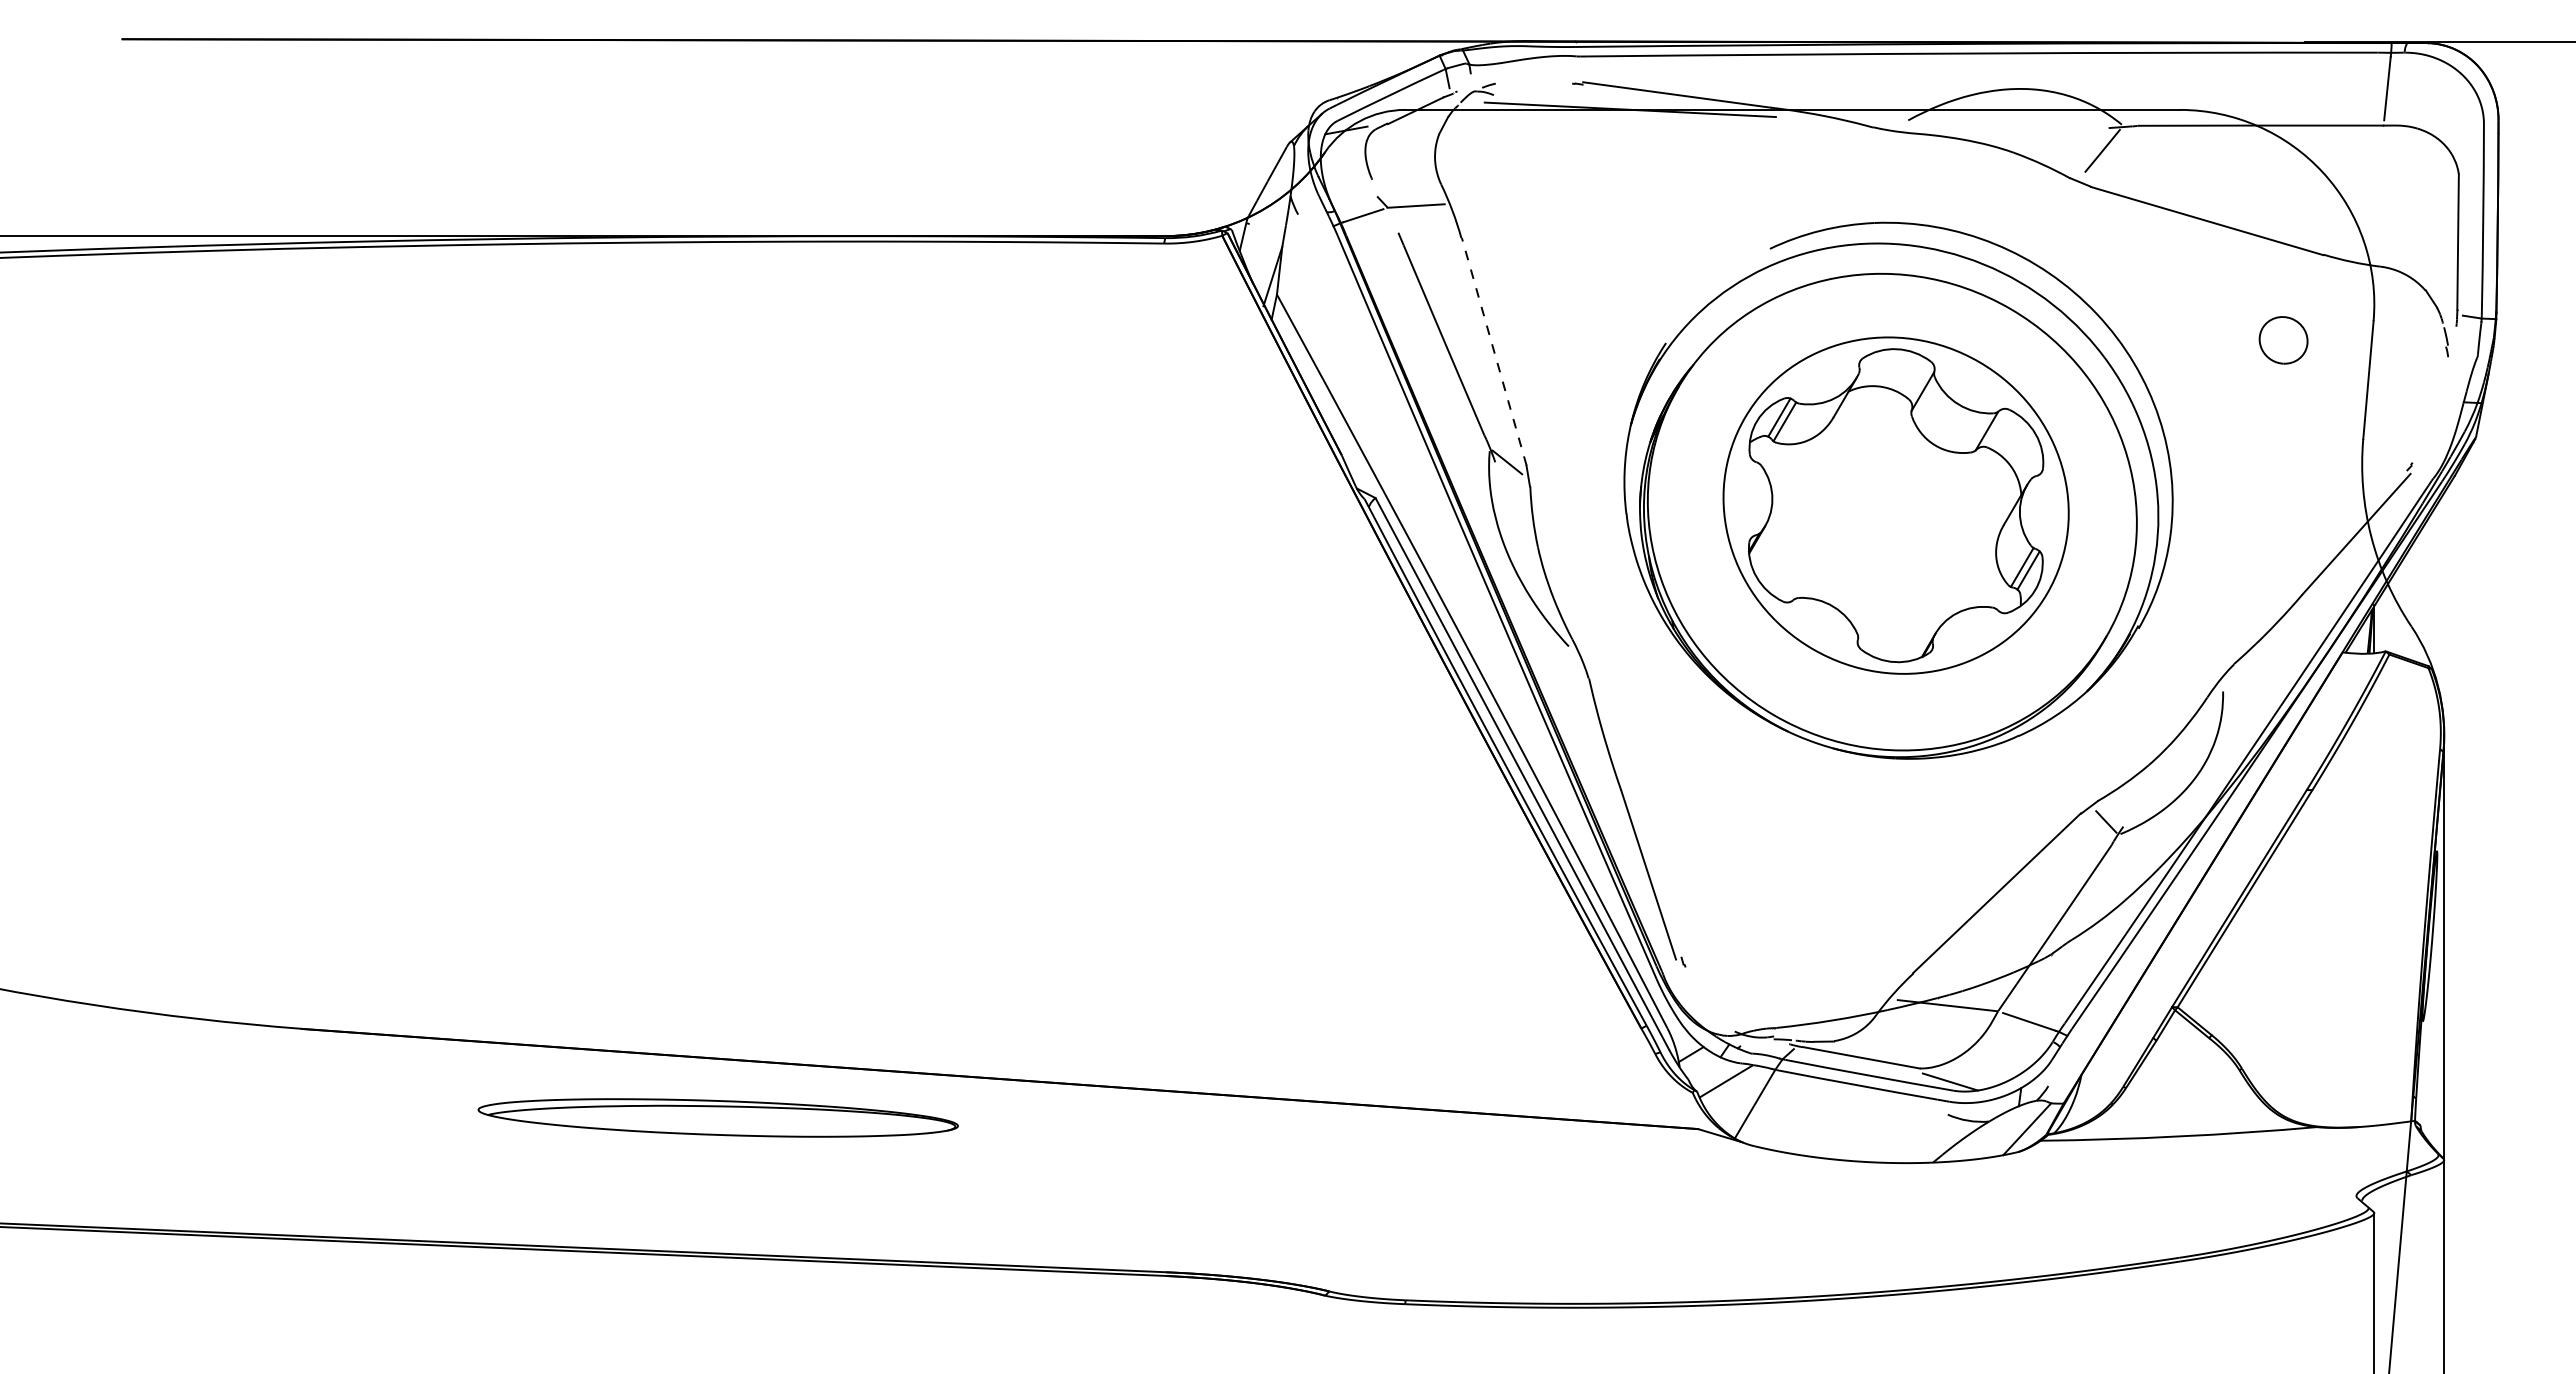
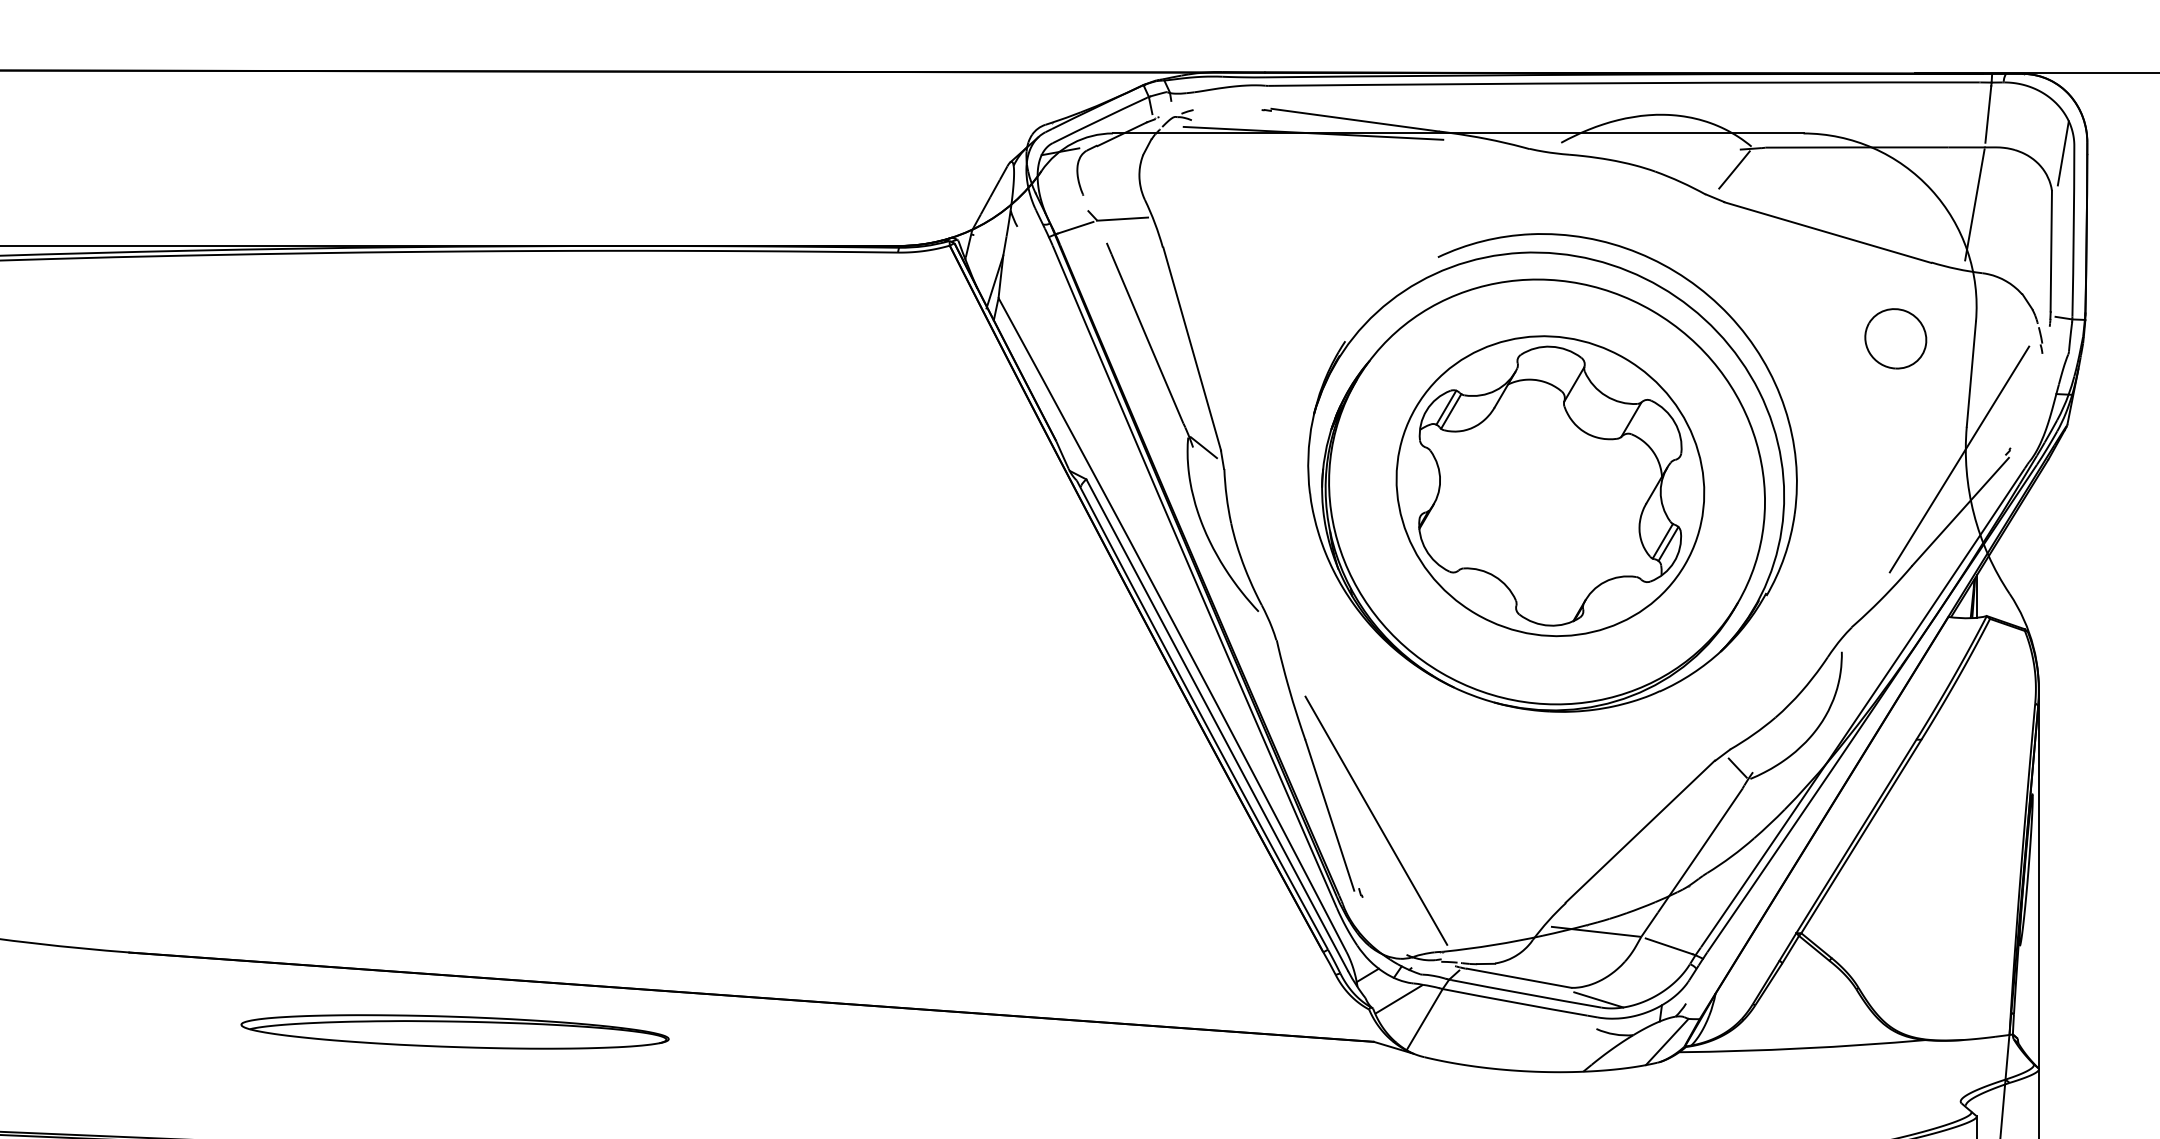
line: (2471, 132) -> (2063, 153), added
line: (2372, 190) -> (1974, 205), added
part: (2283, 340) -> (1895, 338), size x1.43
line: (1494, 351) -> (1192, 348), dashed -> solid
line: (2355, 475) -> (1959, 459), added
line: (1700, 880) -> (1376, 820), added
part: (717, 1117) -> (454, 1031), moved

